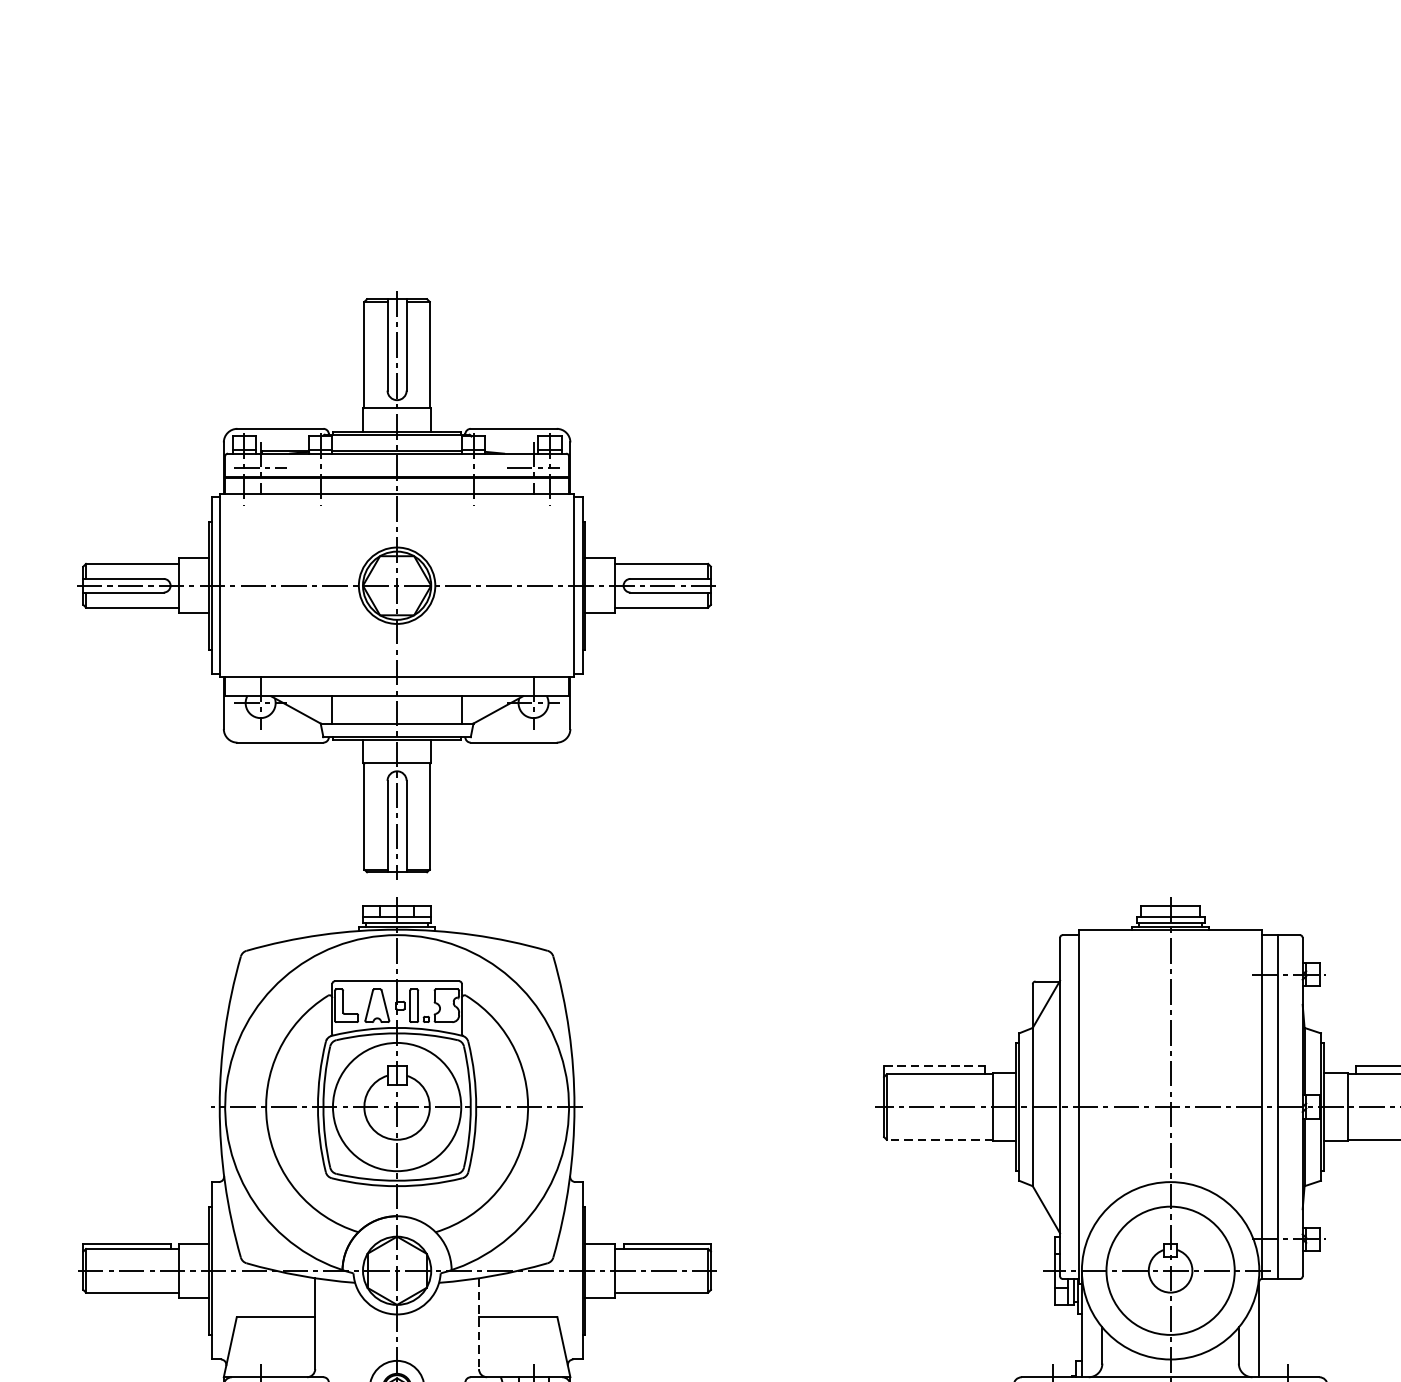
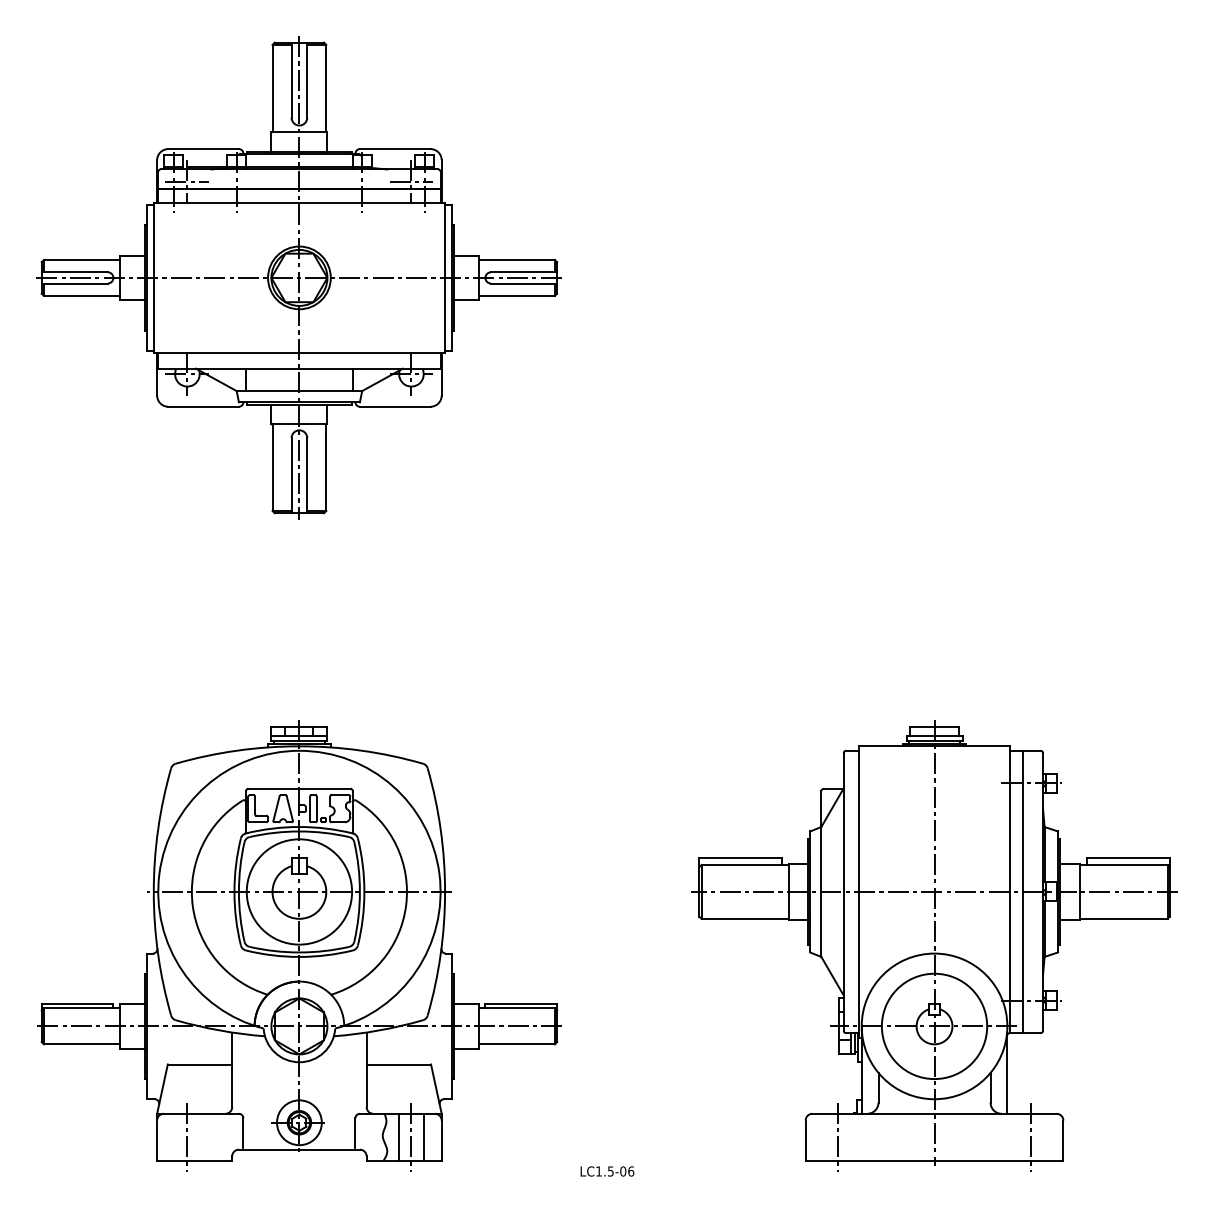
part: (395, 585) -> (298, 277), moved
line: (935, 1066) -> (741, 858), dashed -> solid
line: (940, 1139) -> (745, 918), dashed -> solid
line: (478, 1324) -> (366, 1070), dashed -> solid

